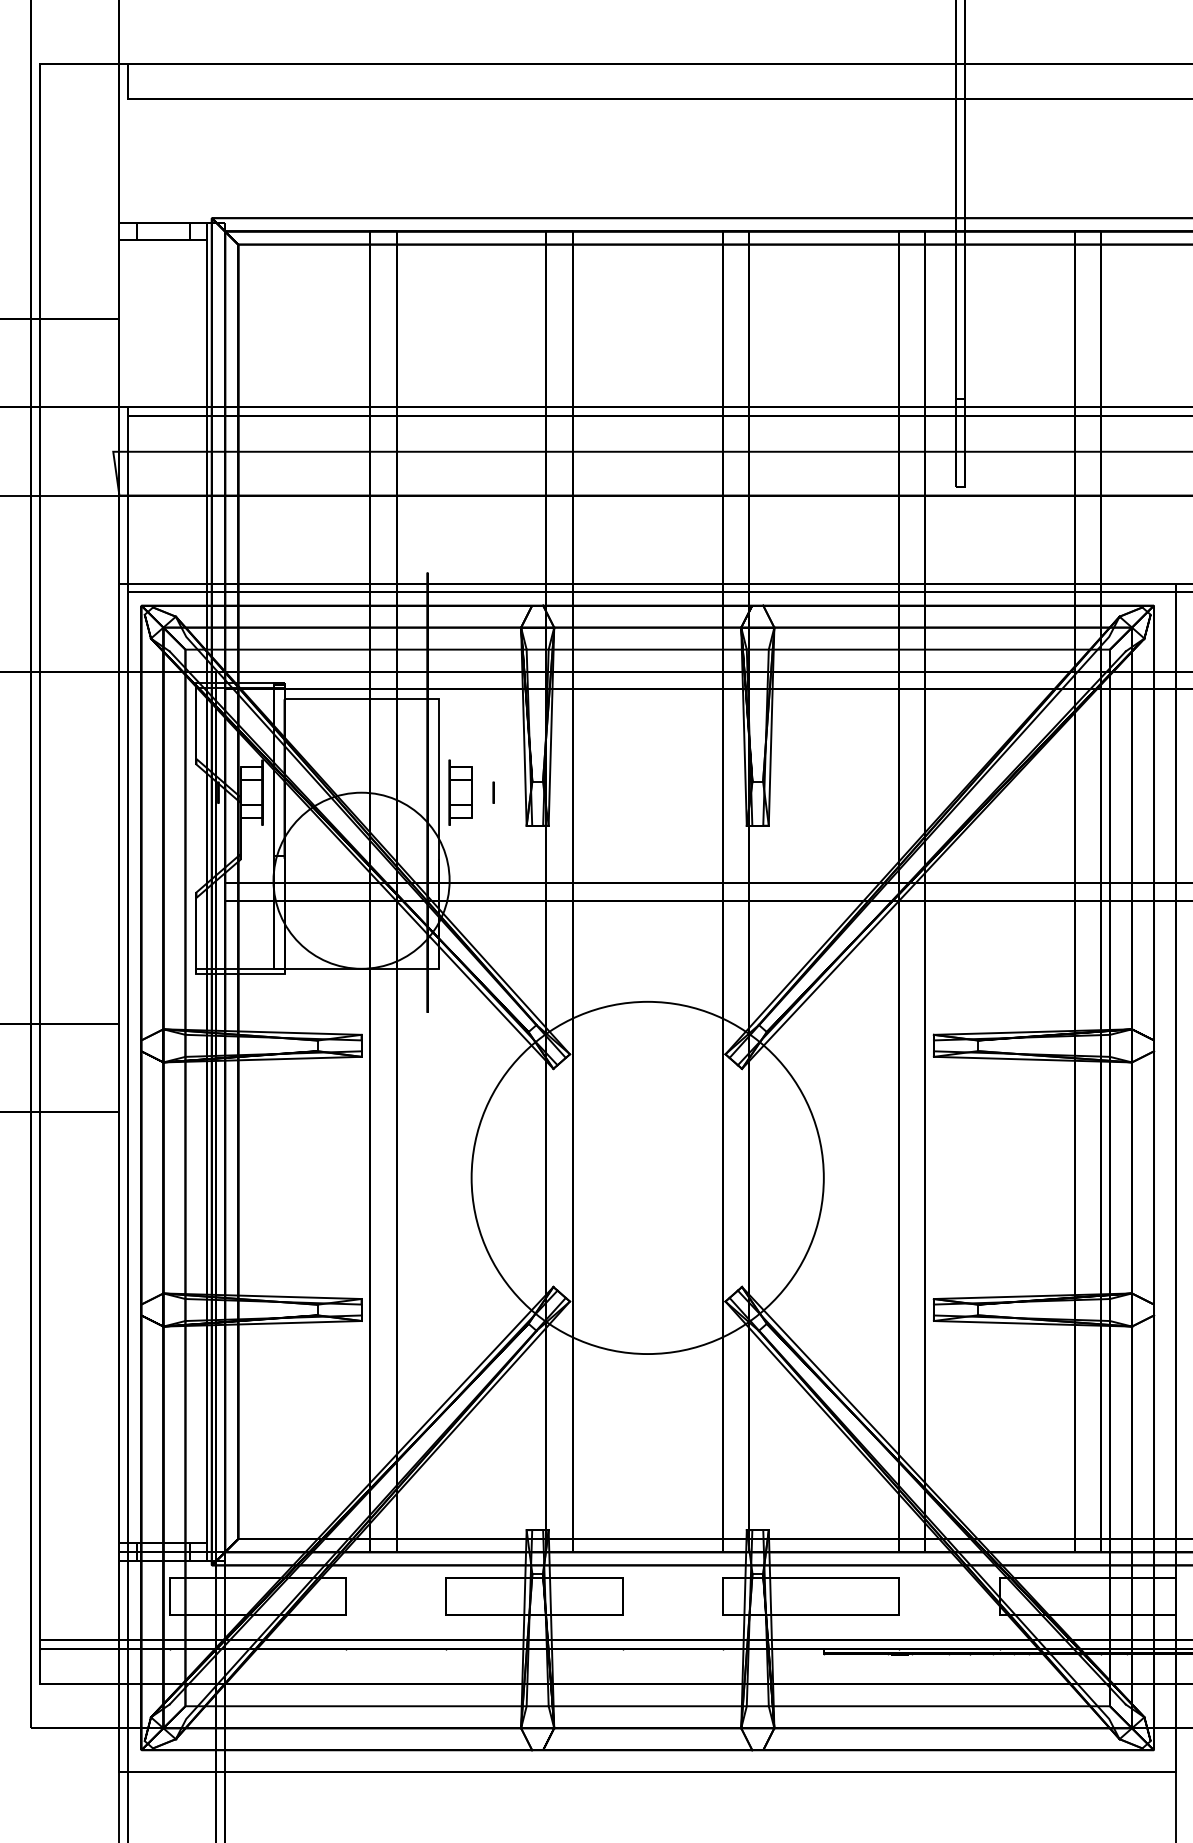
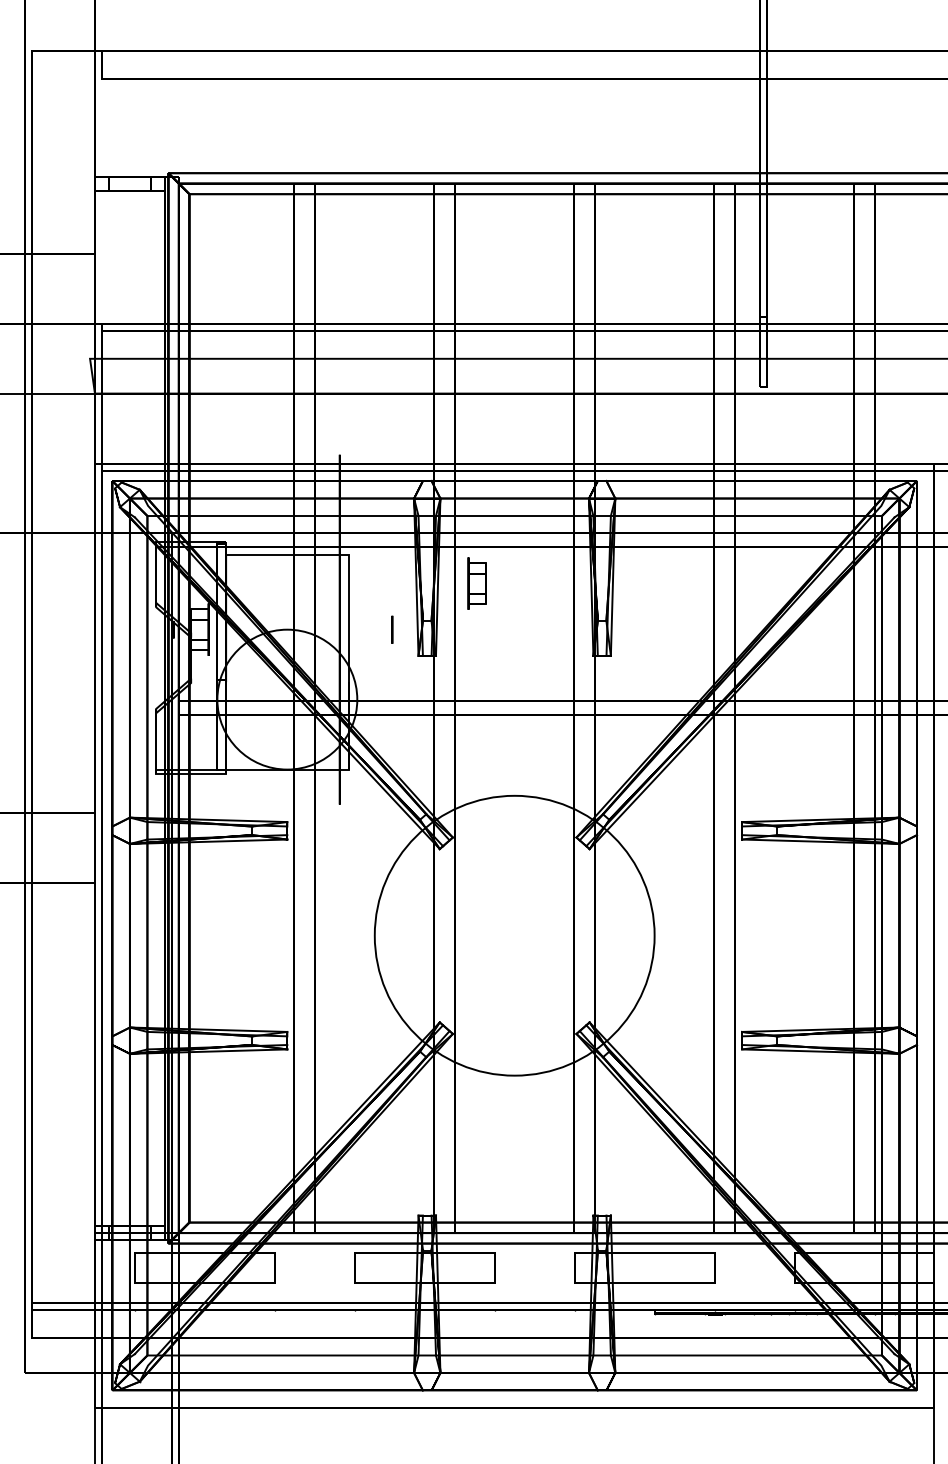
part: (460, 792) -> (477, 583), moved
circle: (493, 792) -> (392, 629), size x1.6

